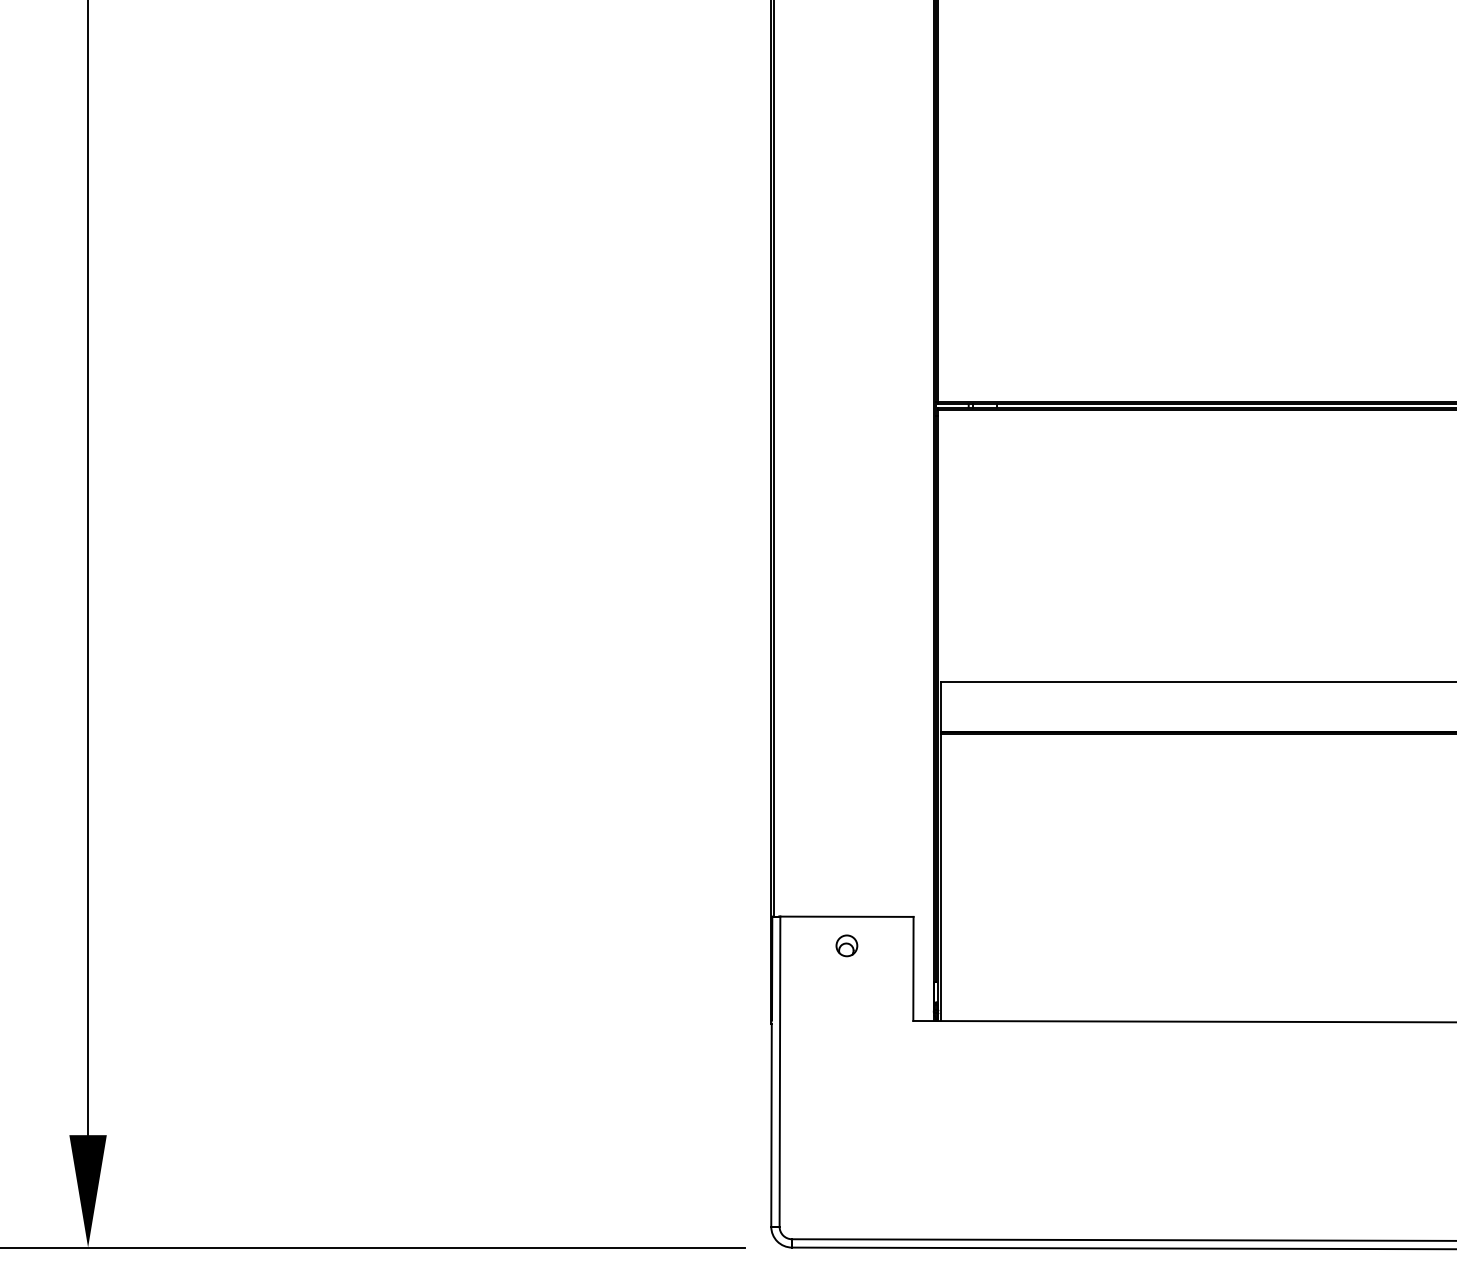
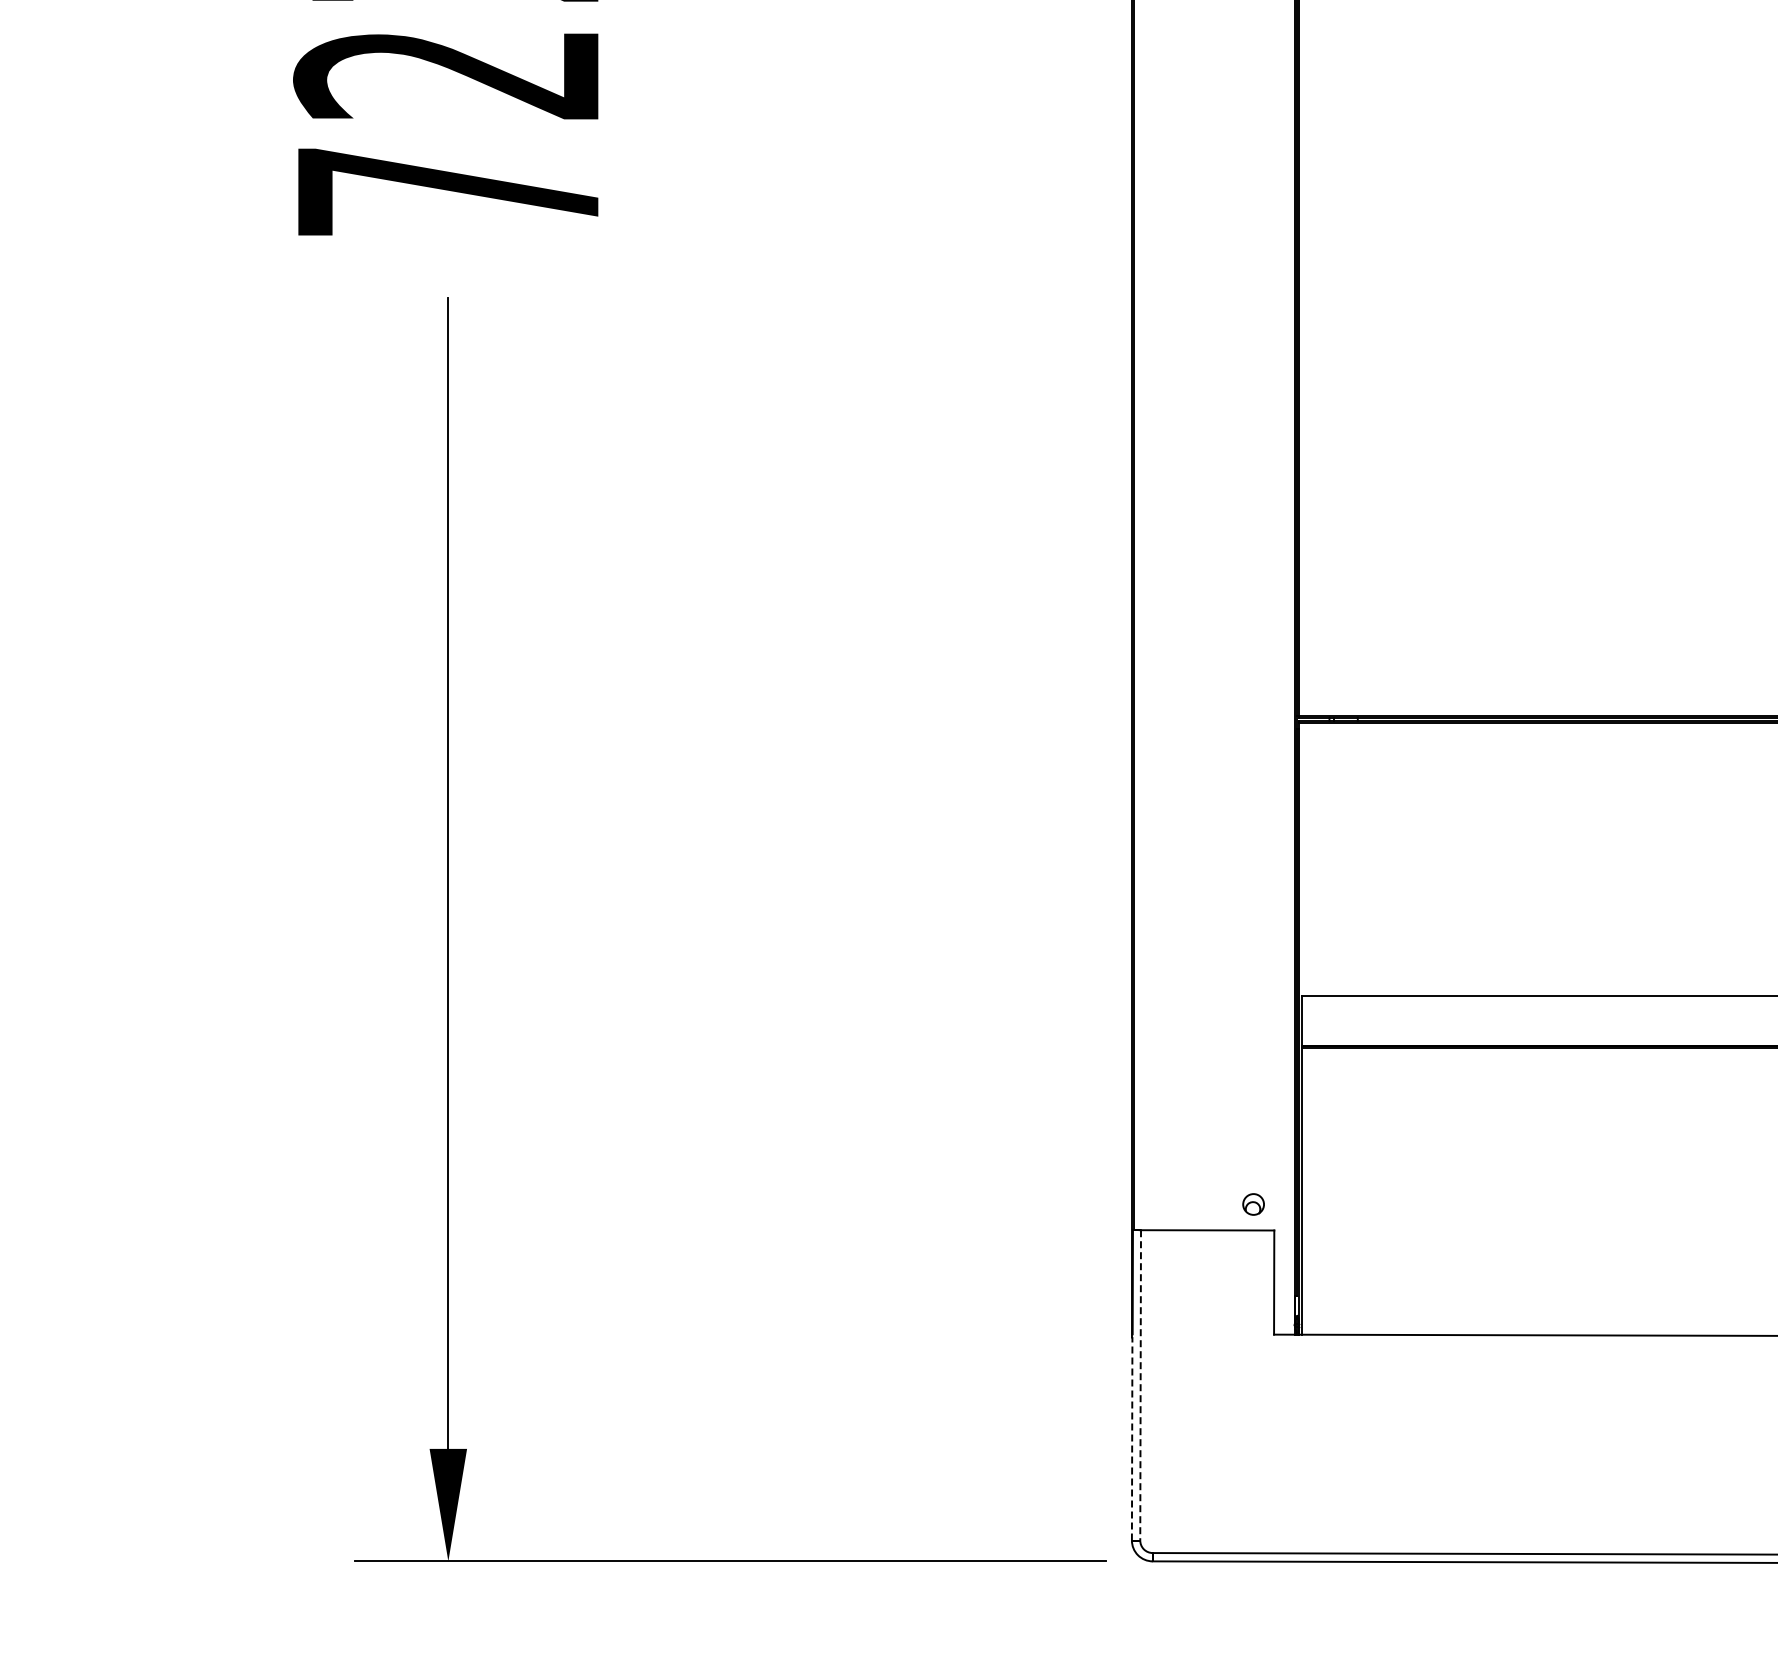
part: (846, 945) -> (1253, 1204), moved
line: (779, 1071) -> (1140, 1385), solid -> dashed
line: (771, 1124) -> (1132, 1438), solid -> dashed

